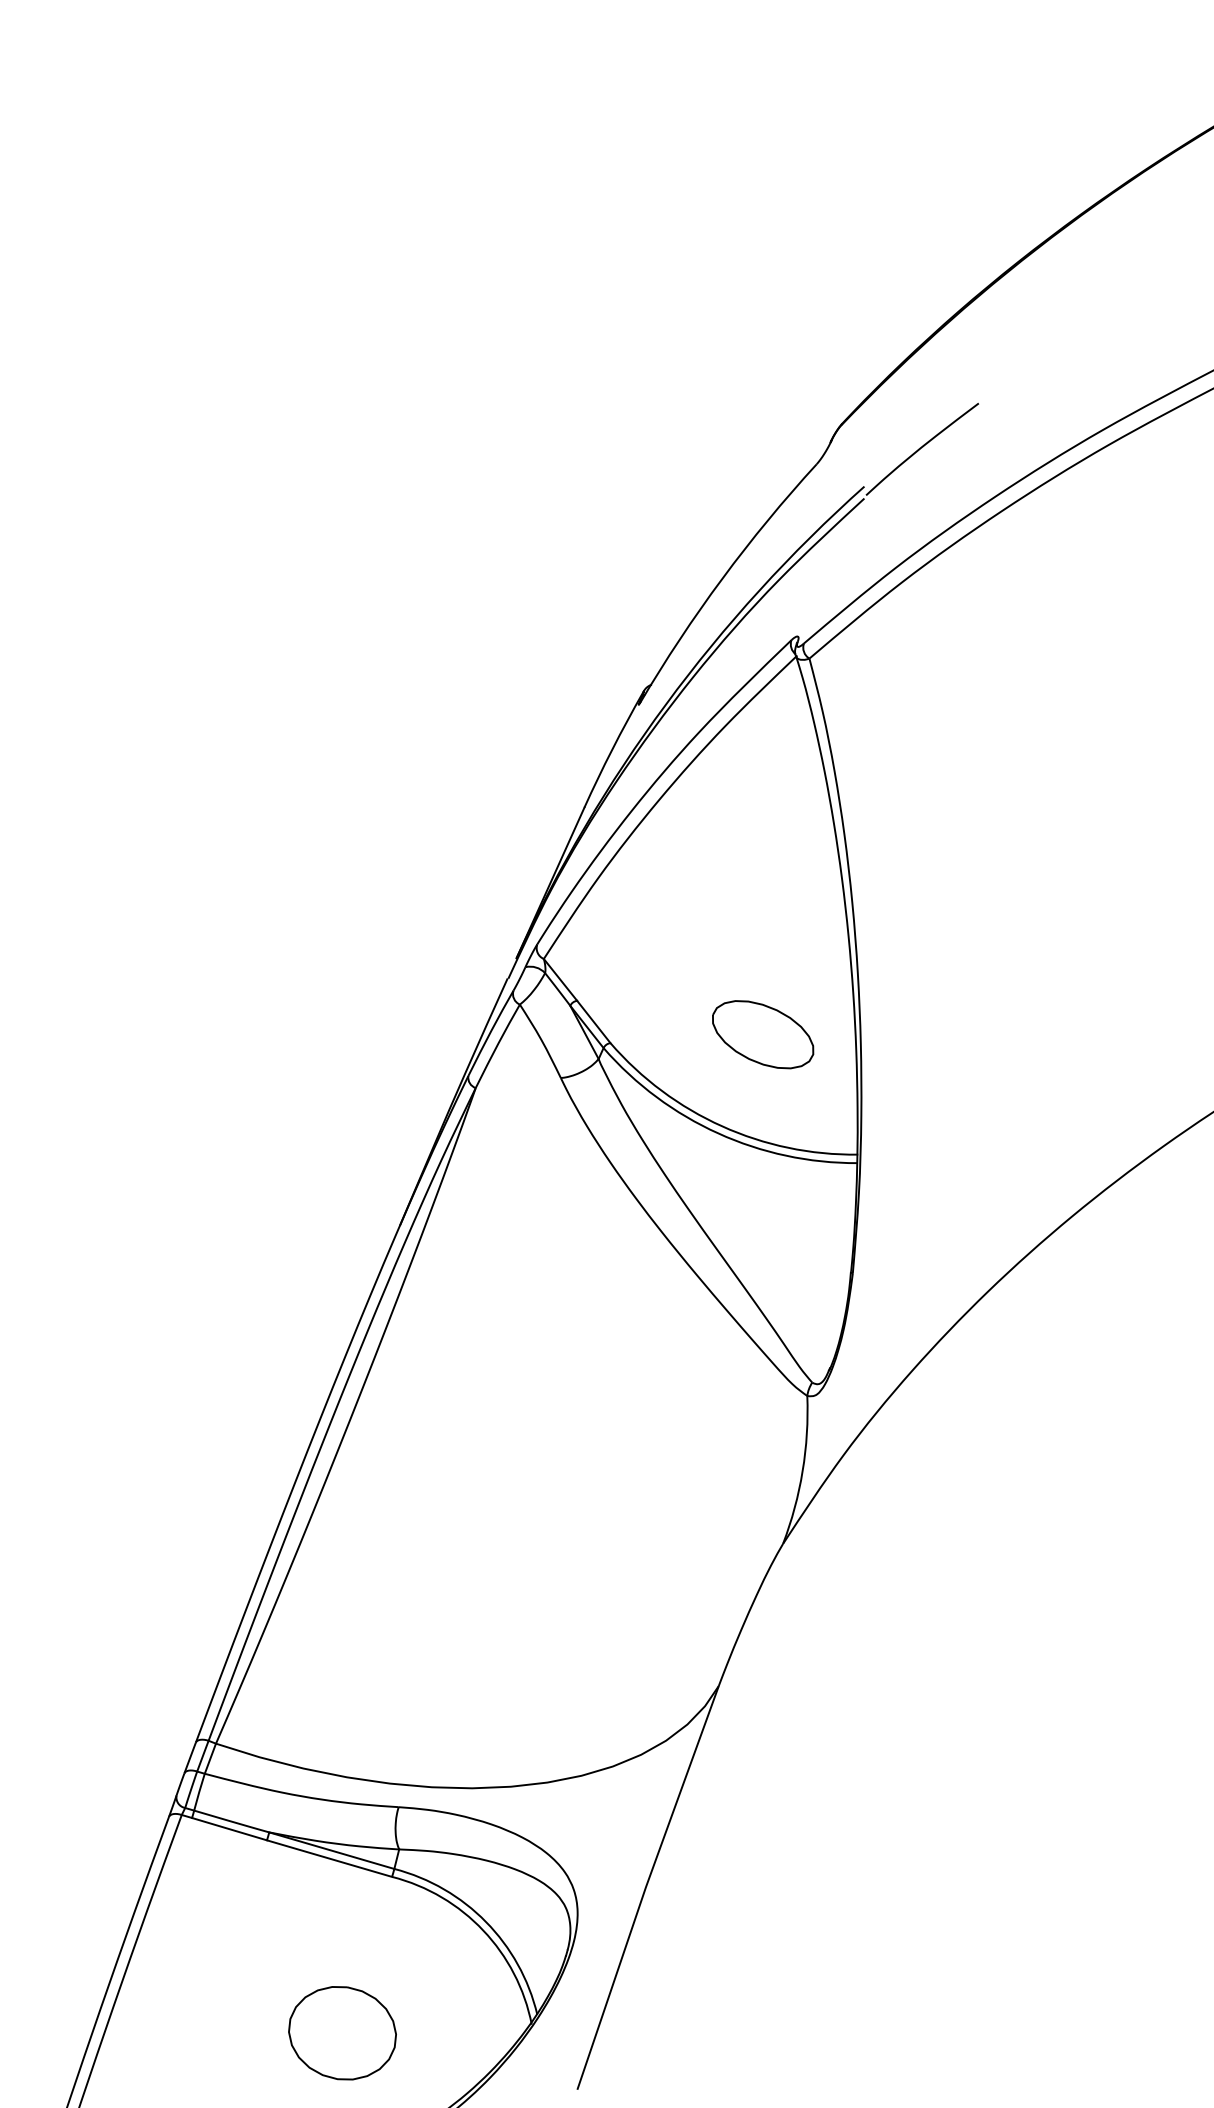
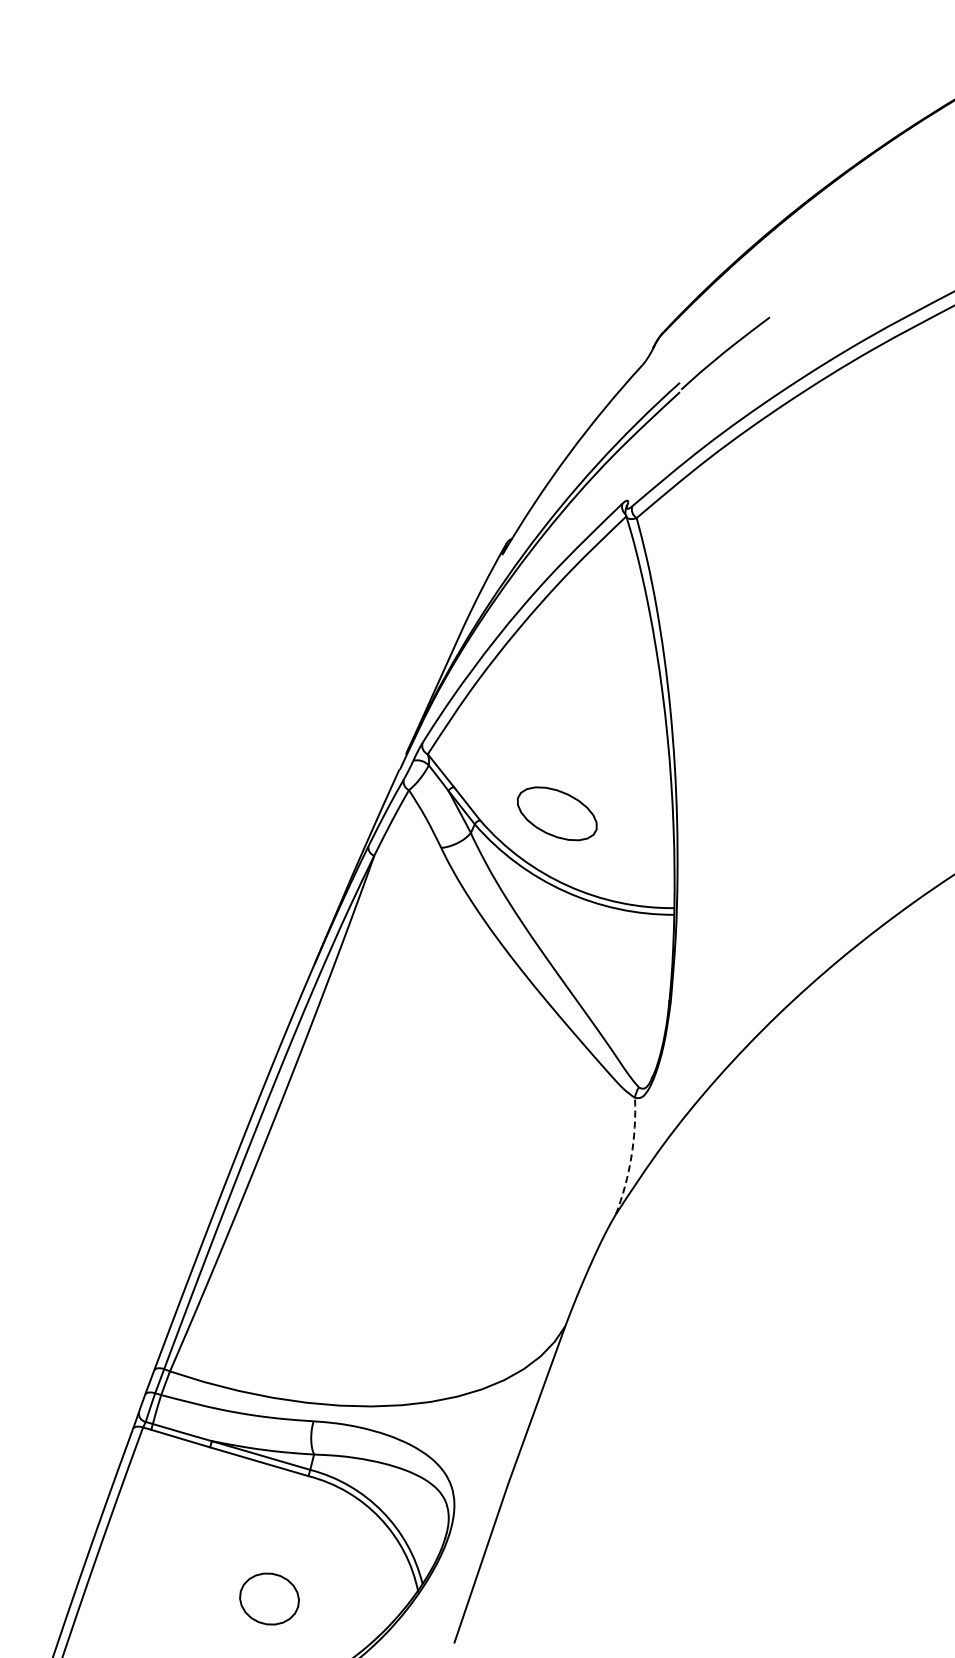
part: (763, 1034) -> (557, 813), moved
arc: (802, 1471) -> (631, 1157), solid -> dashed
part: (342, 2032) -> (269, 1598), size x0.7

